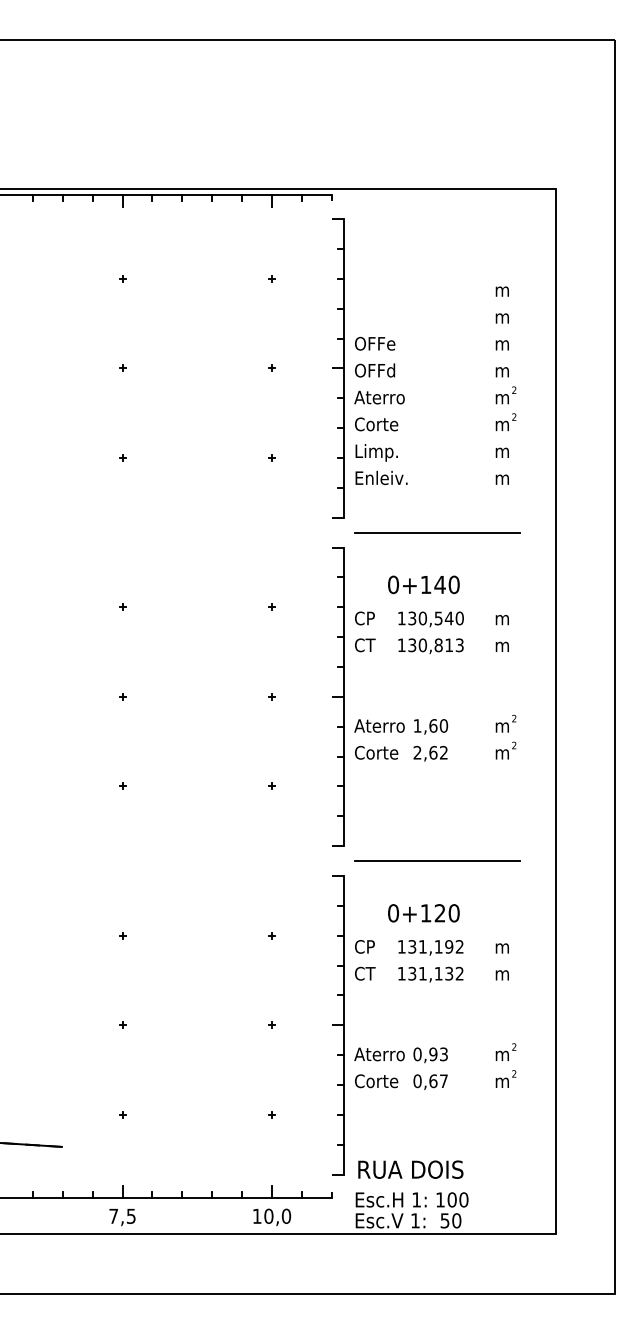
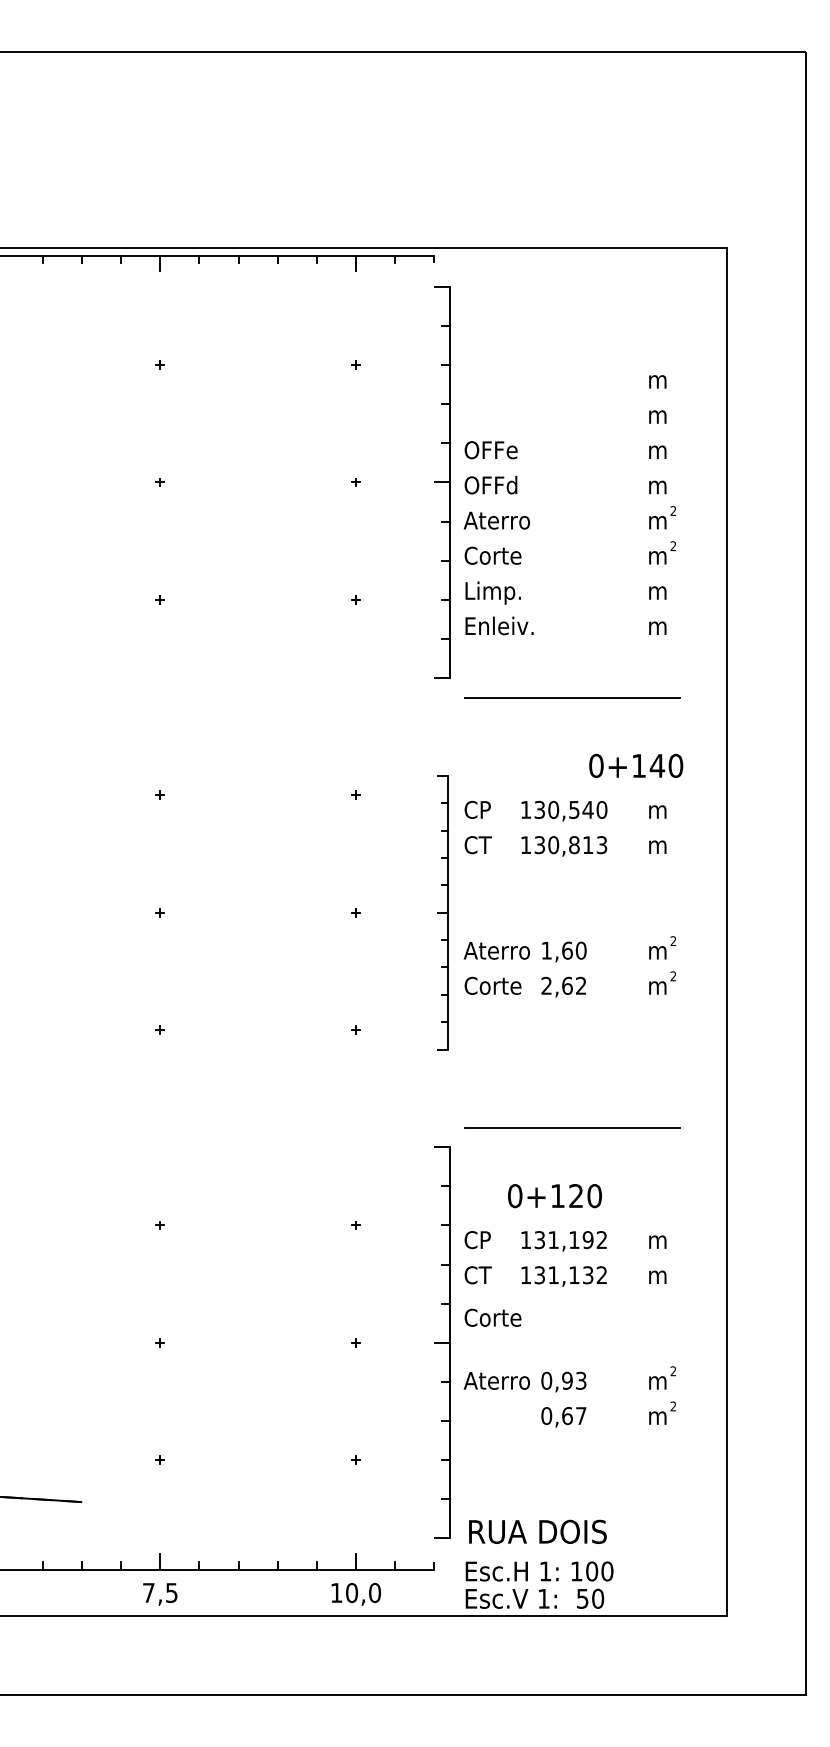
text: (423, 584) -> (635, 765), moved
part: (338, 696) -> (443, 912), size x0.7
text: (376, 1081) -> (492, 1318), moved

